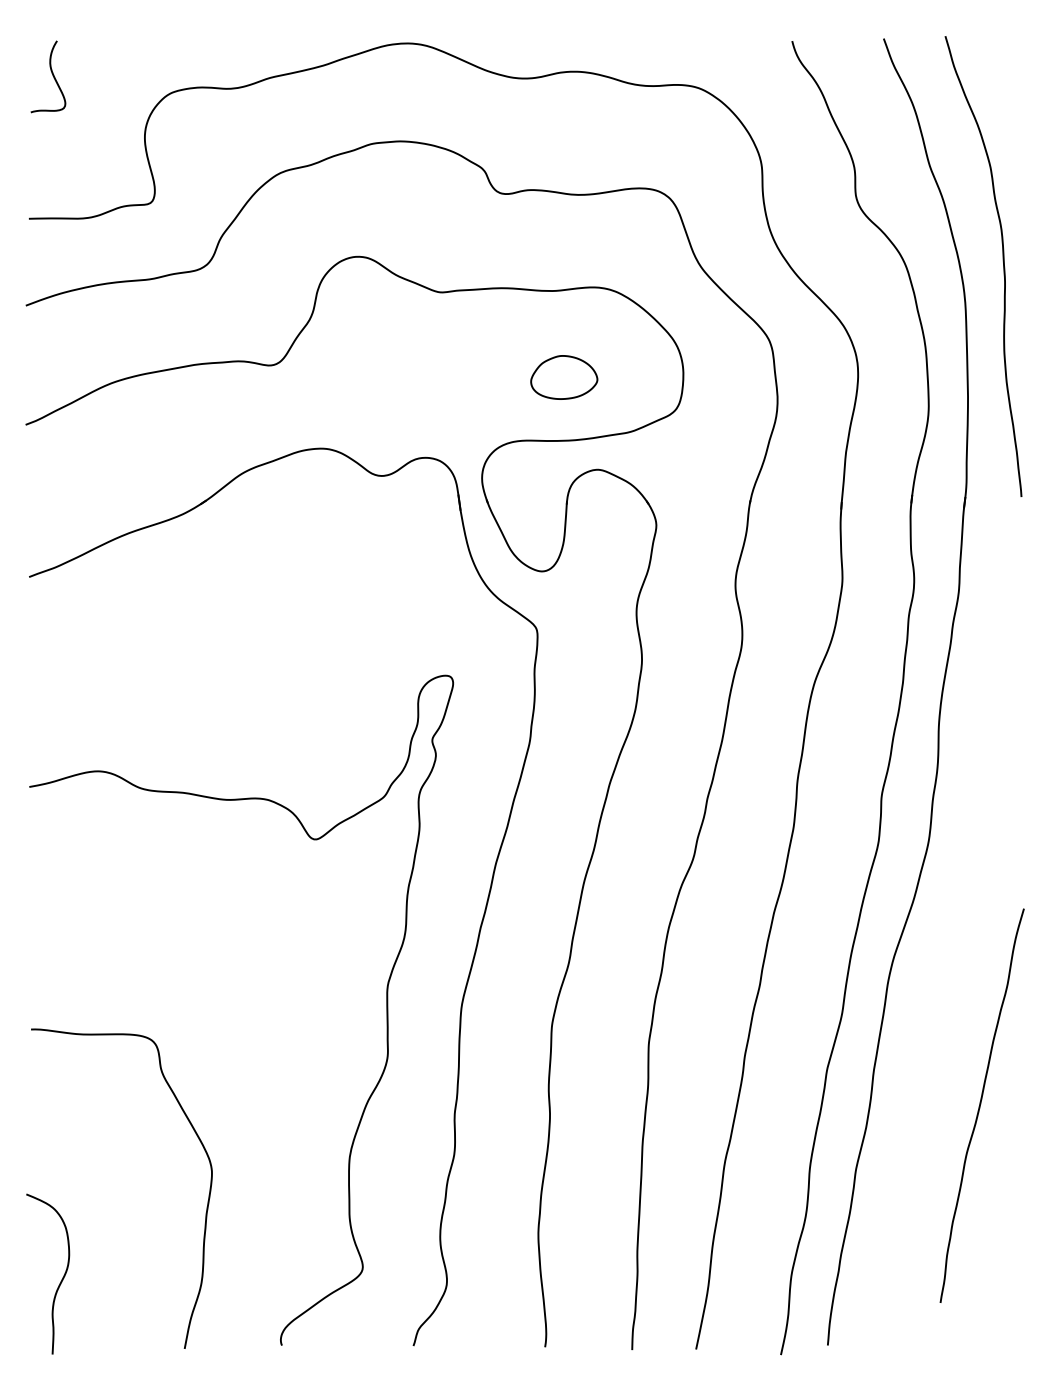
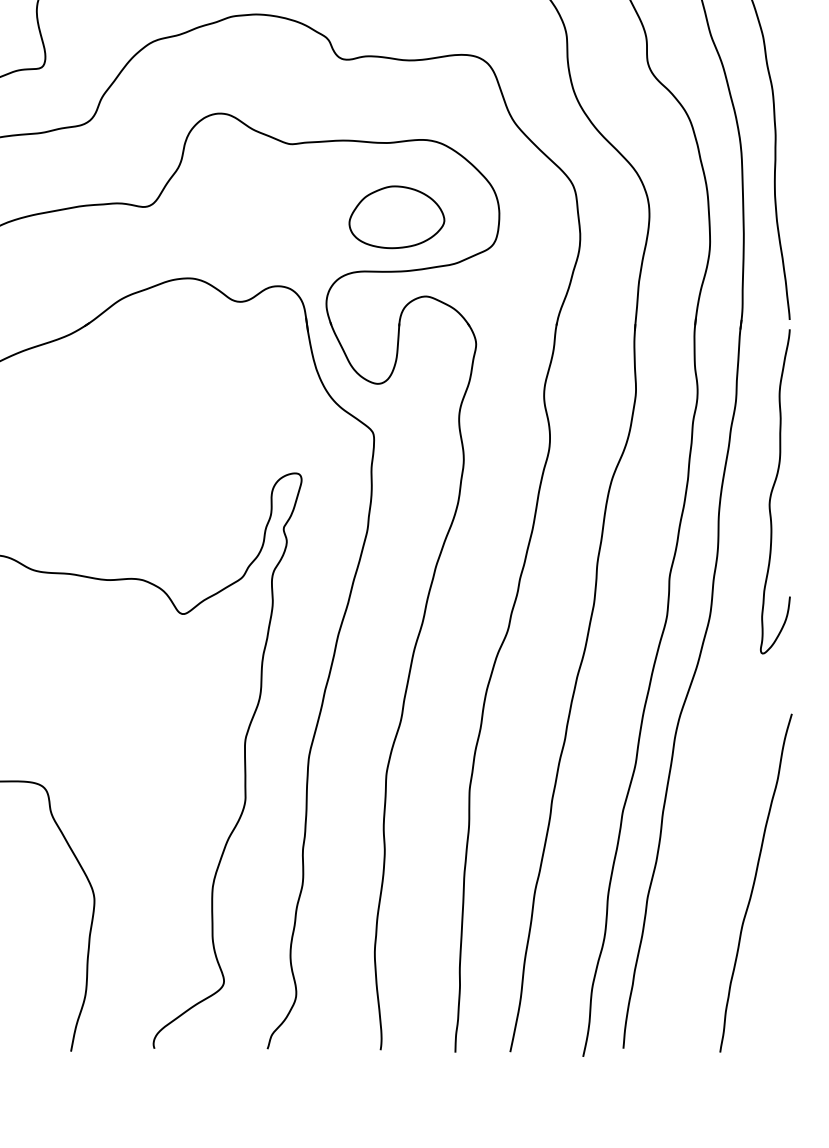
part: (564, 377) -> (397, 217), size x1.67
curve: (1001, 697) -> (772, 492), added
curve: (981, 1104) -> (755, 882), moved

